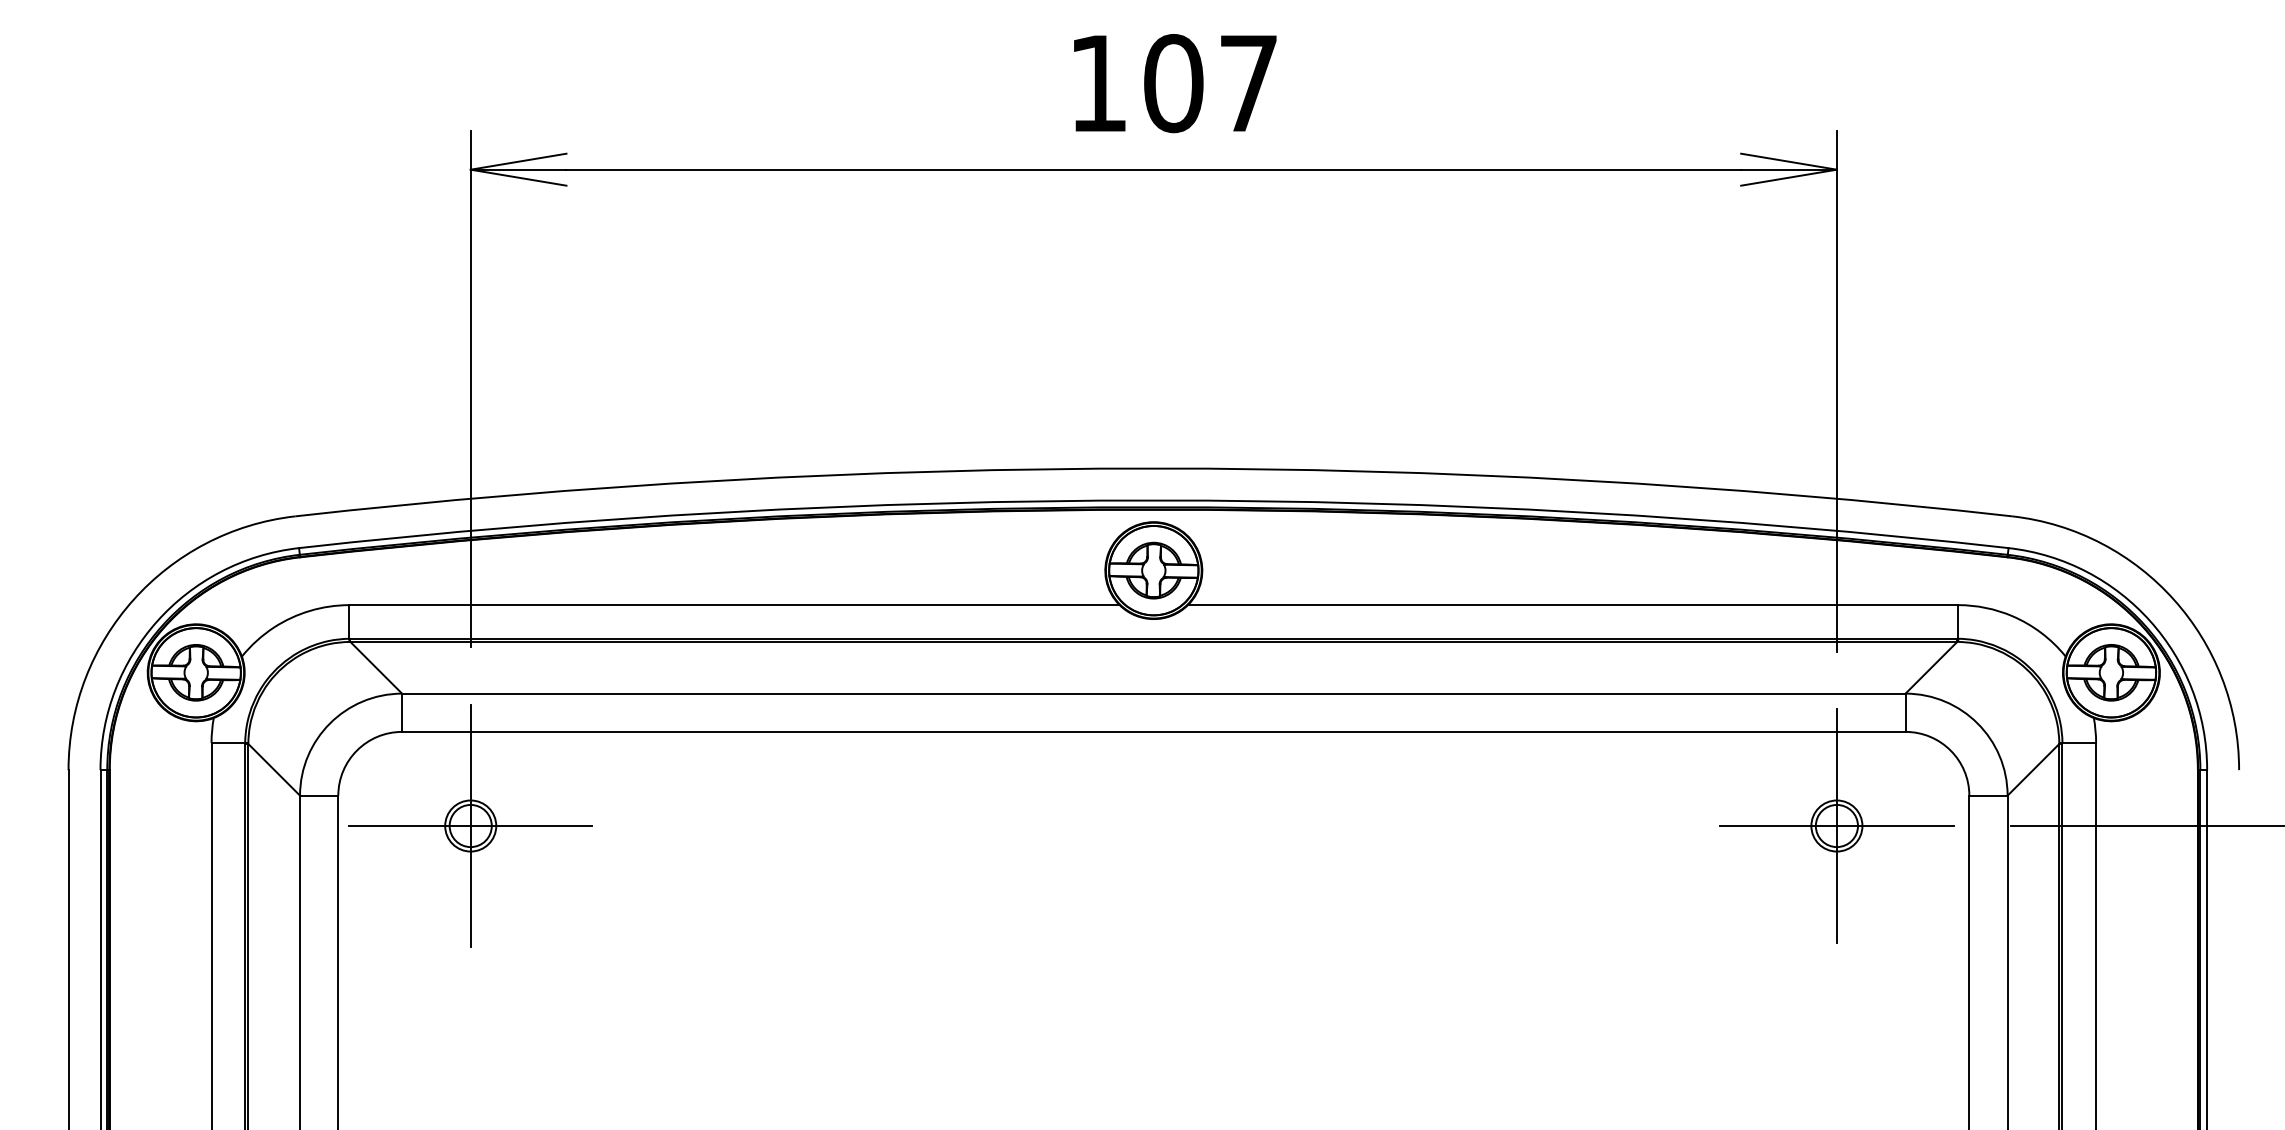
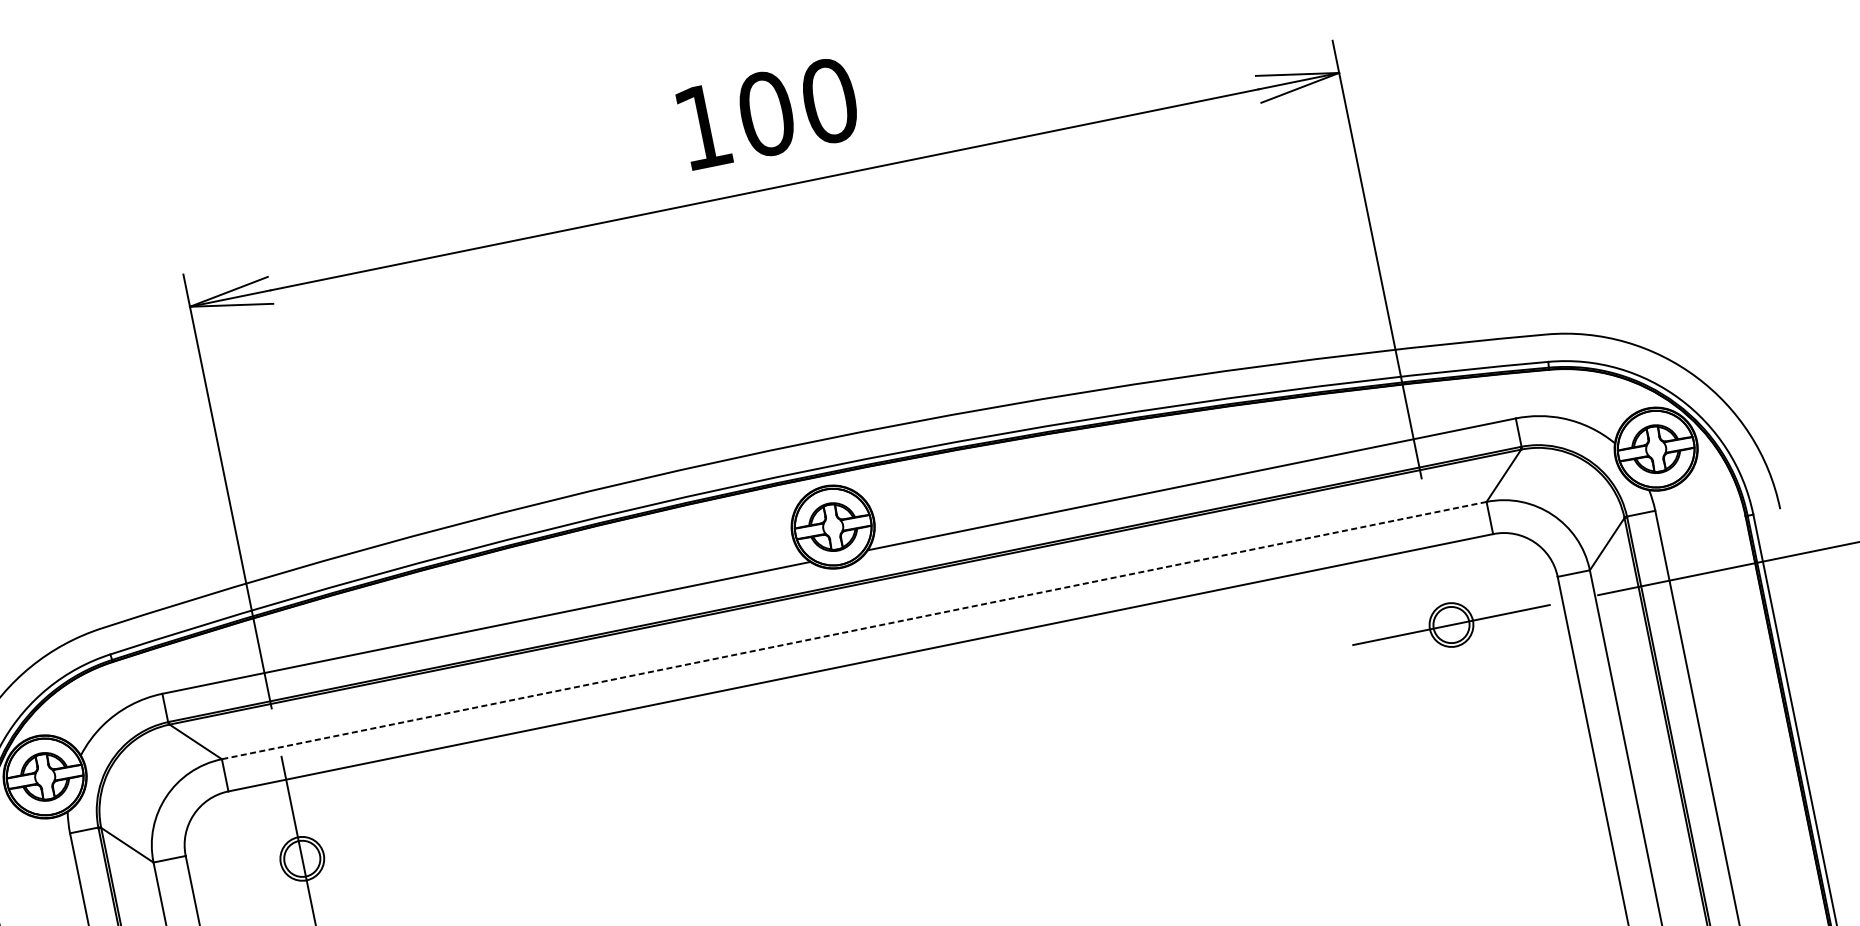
text: (1248, 83) -> (829, 101), 107 -> 100
line: (1153, 693) -> (853, 630), solid -> dashed
line: (1836, 825) -> (1451, 624), removed
line: (470, 826) -> (302, 859), removed

